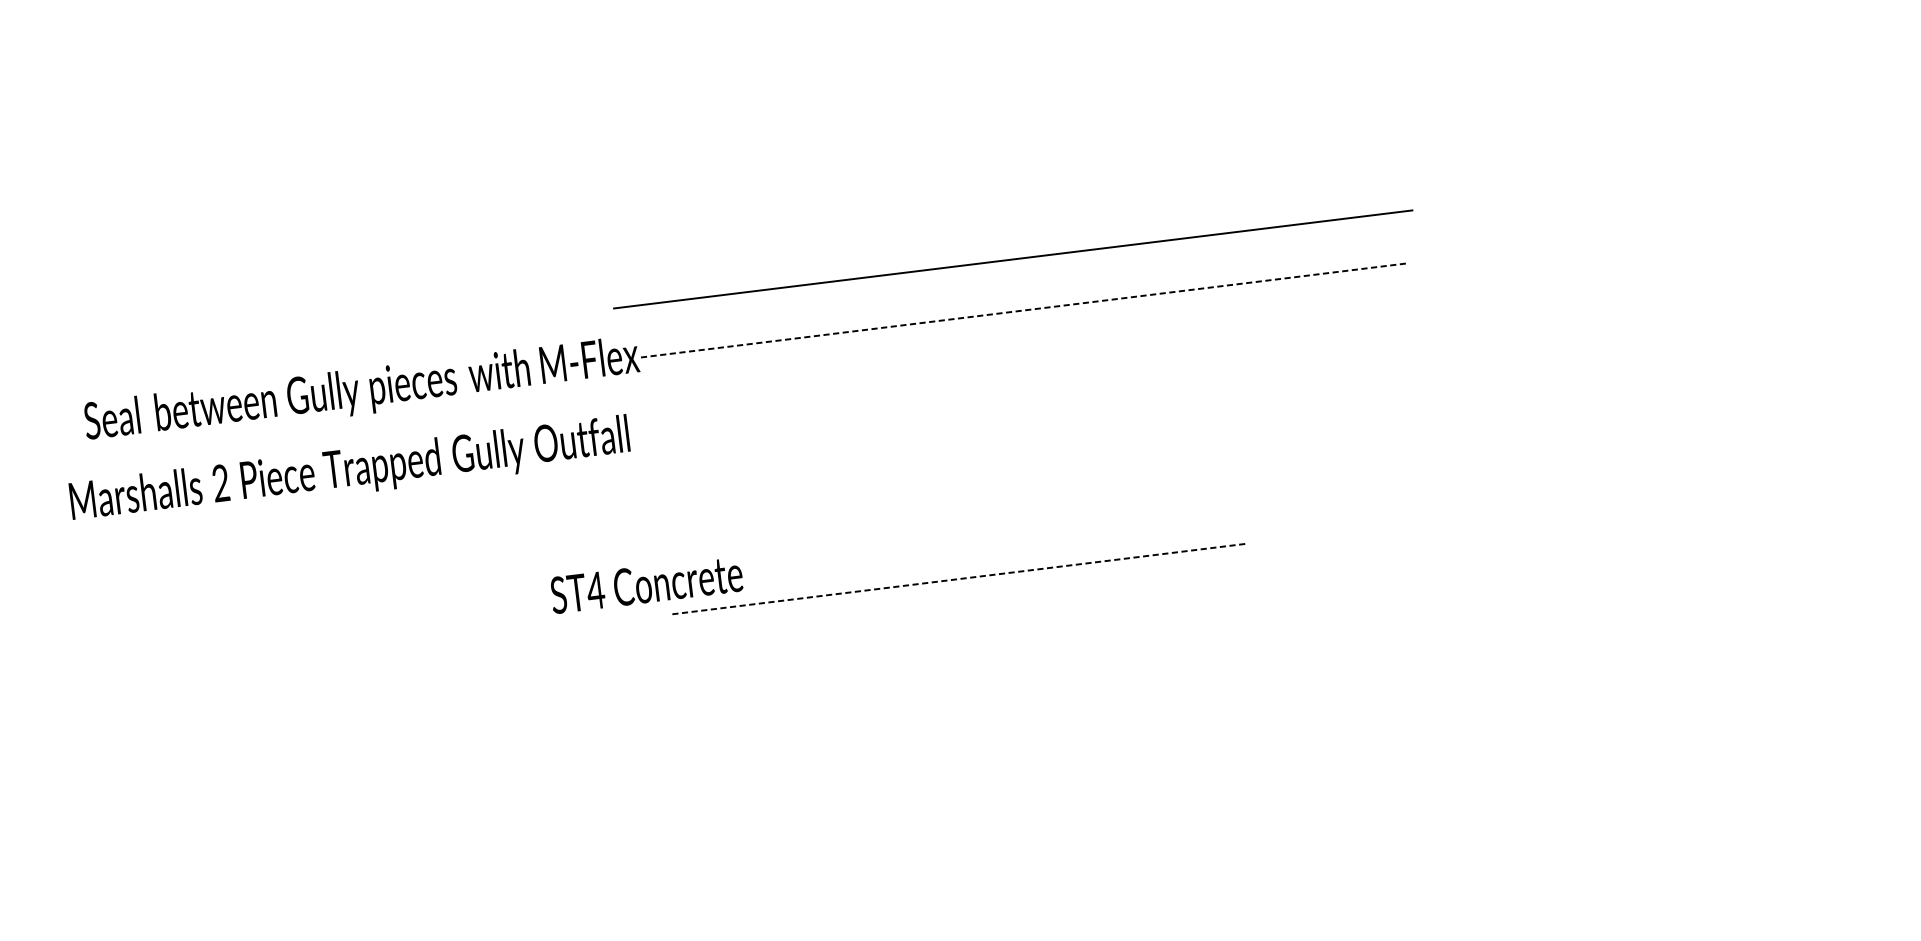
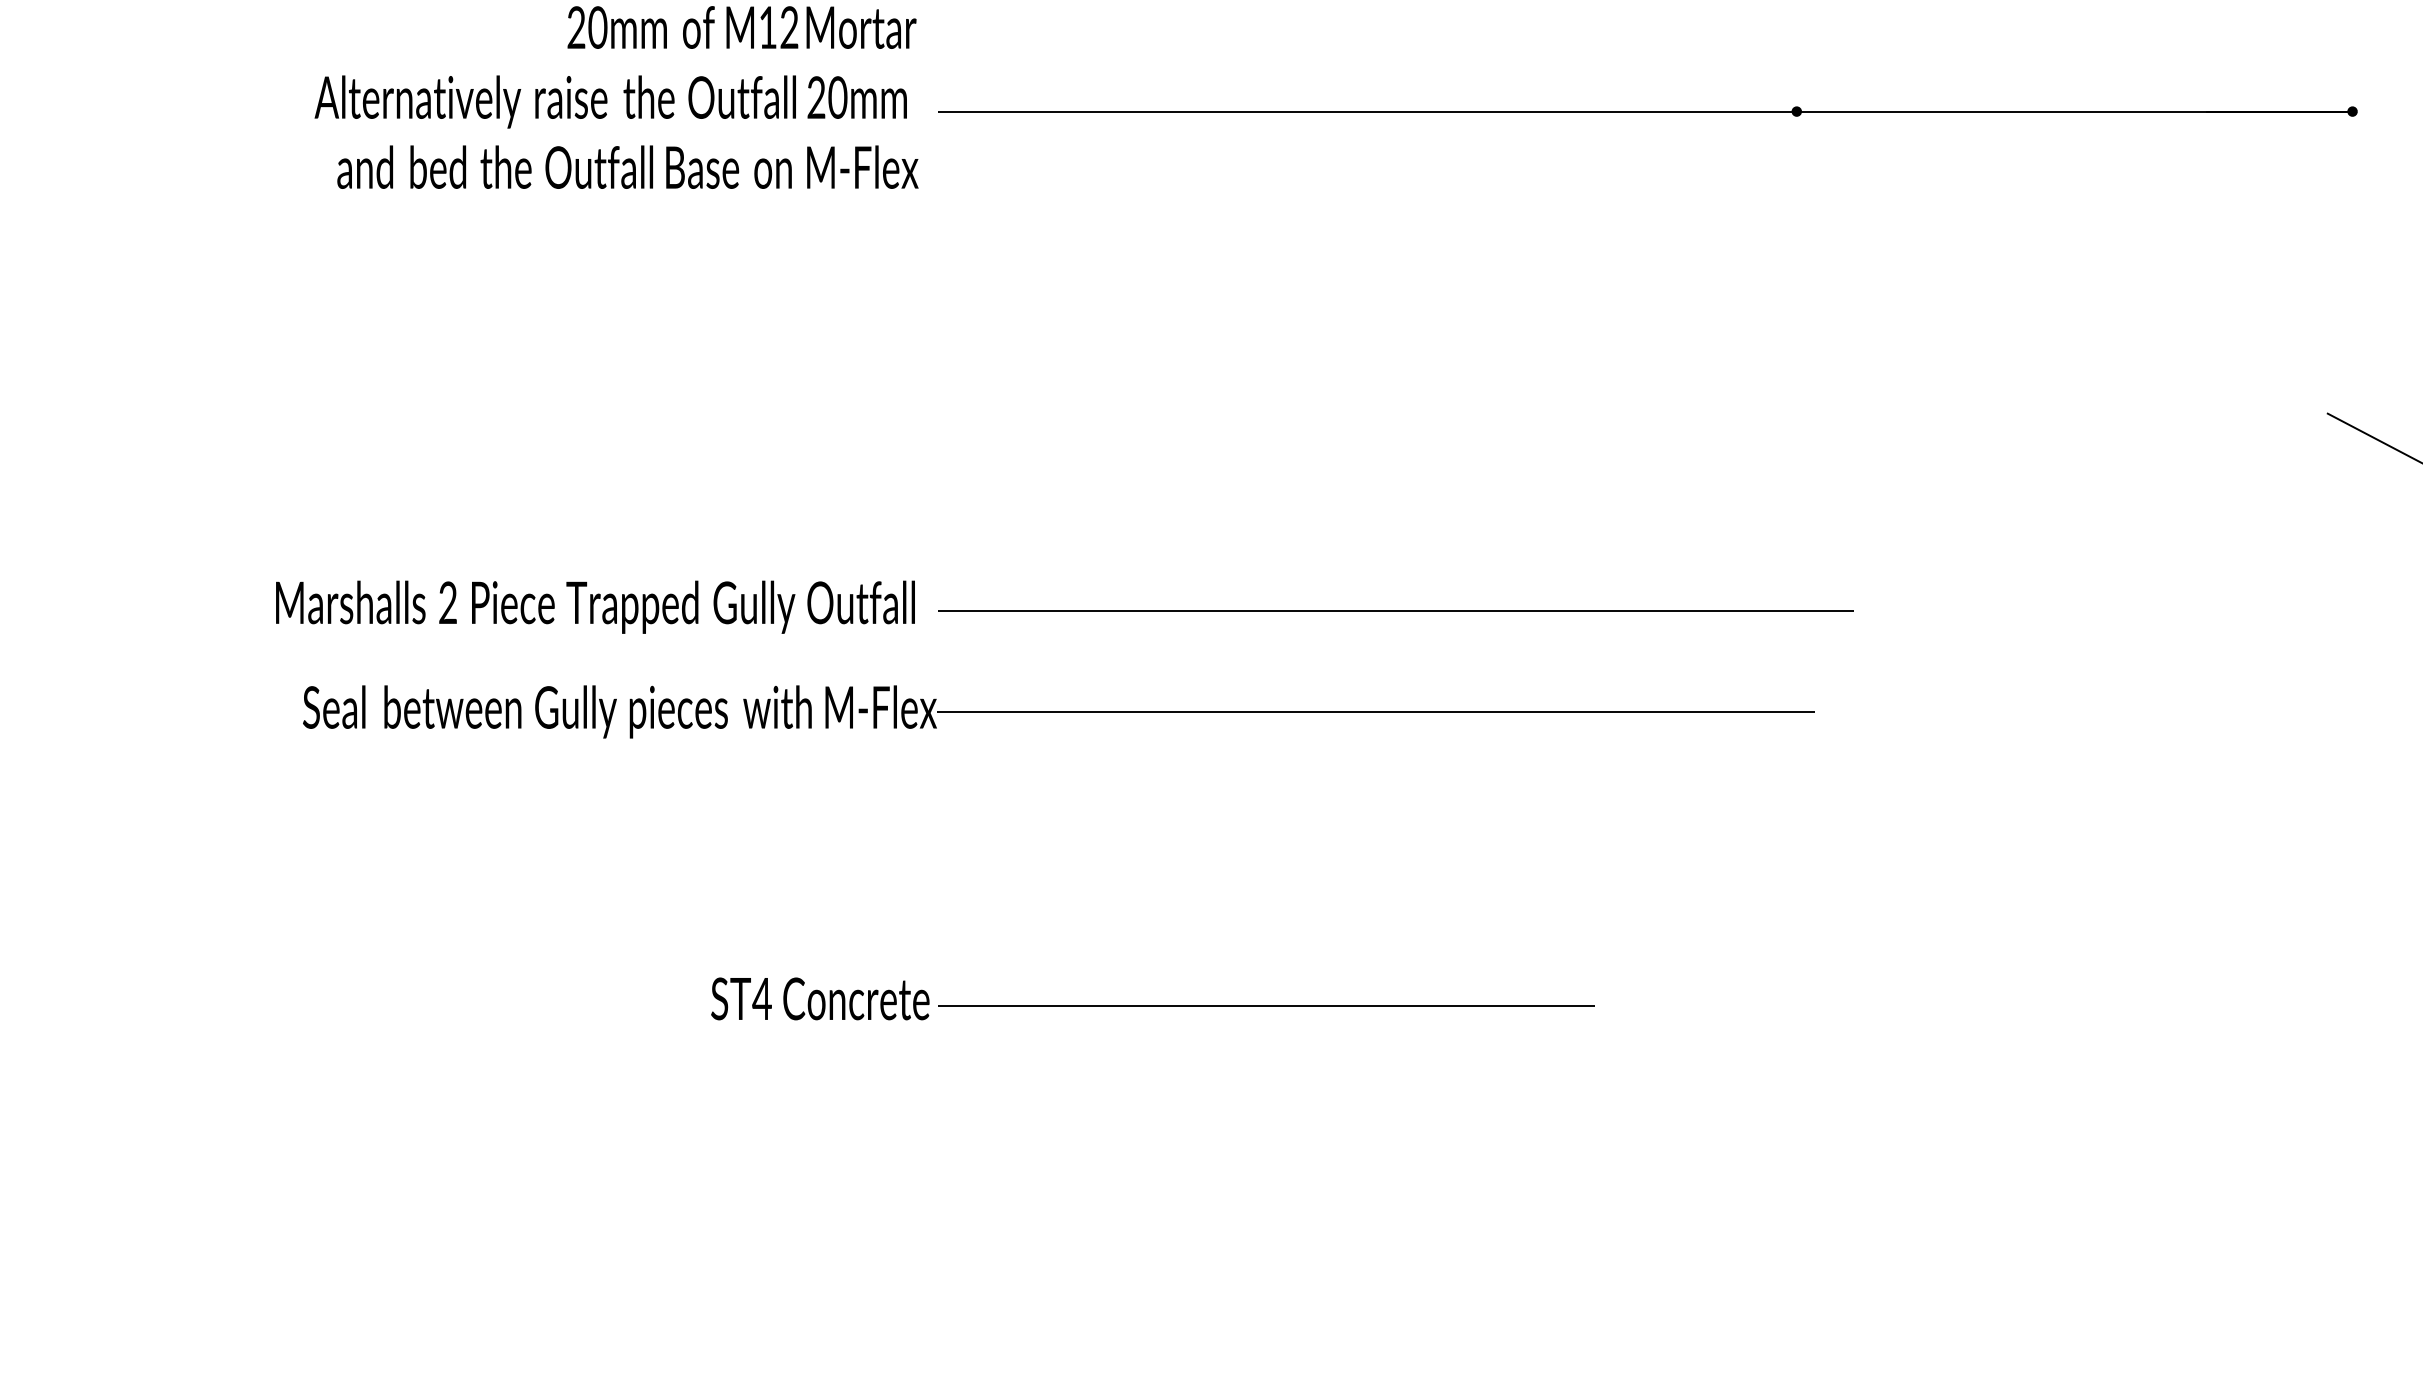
line: (1012, 258) -> (1395, 610), moved
line: (1021, 311) -> (1375, 712), dashed -> solid
text: (350, 470) -> (595, 606), moved
line: (958, 579) -> (1266, 1006), dashed -> solid
text: (646, 584) -> (820, 998), moved

